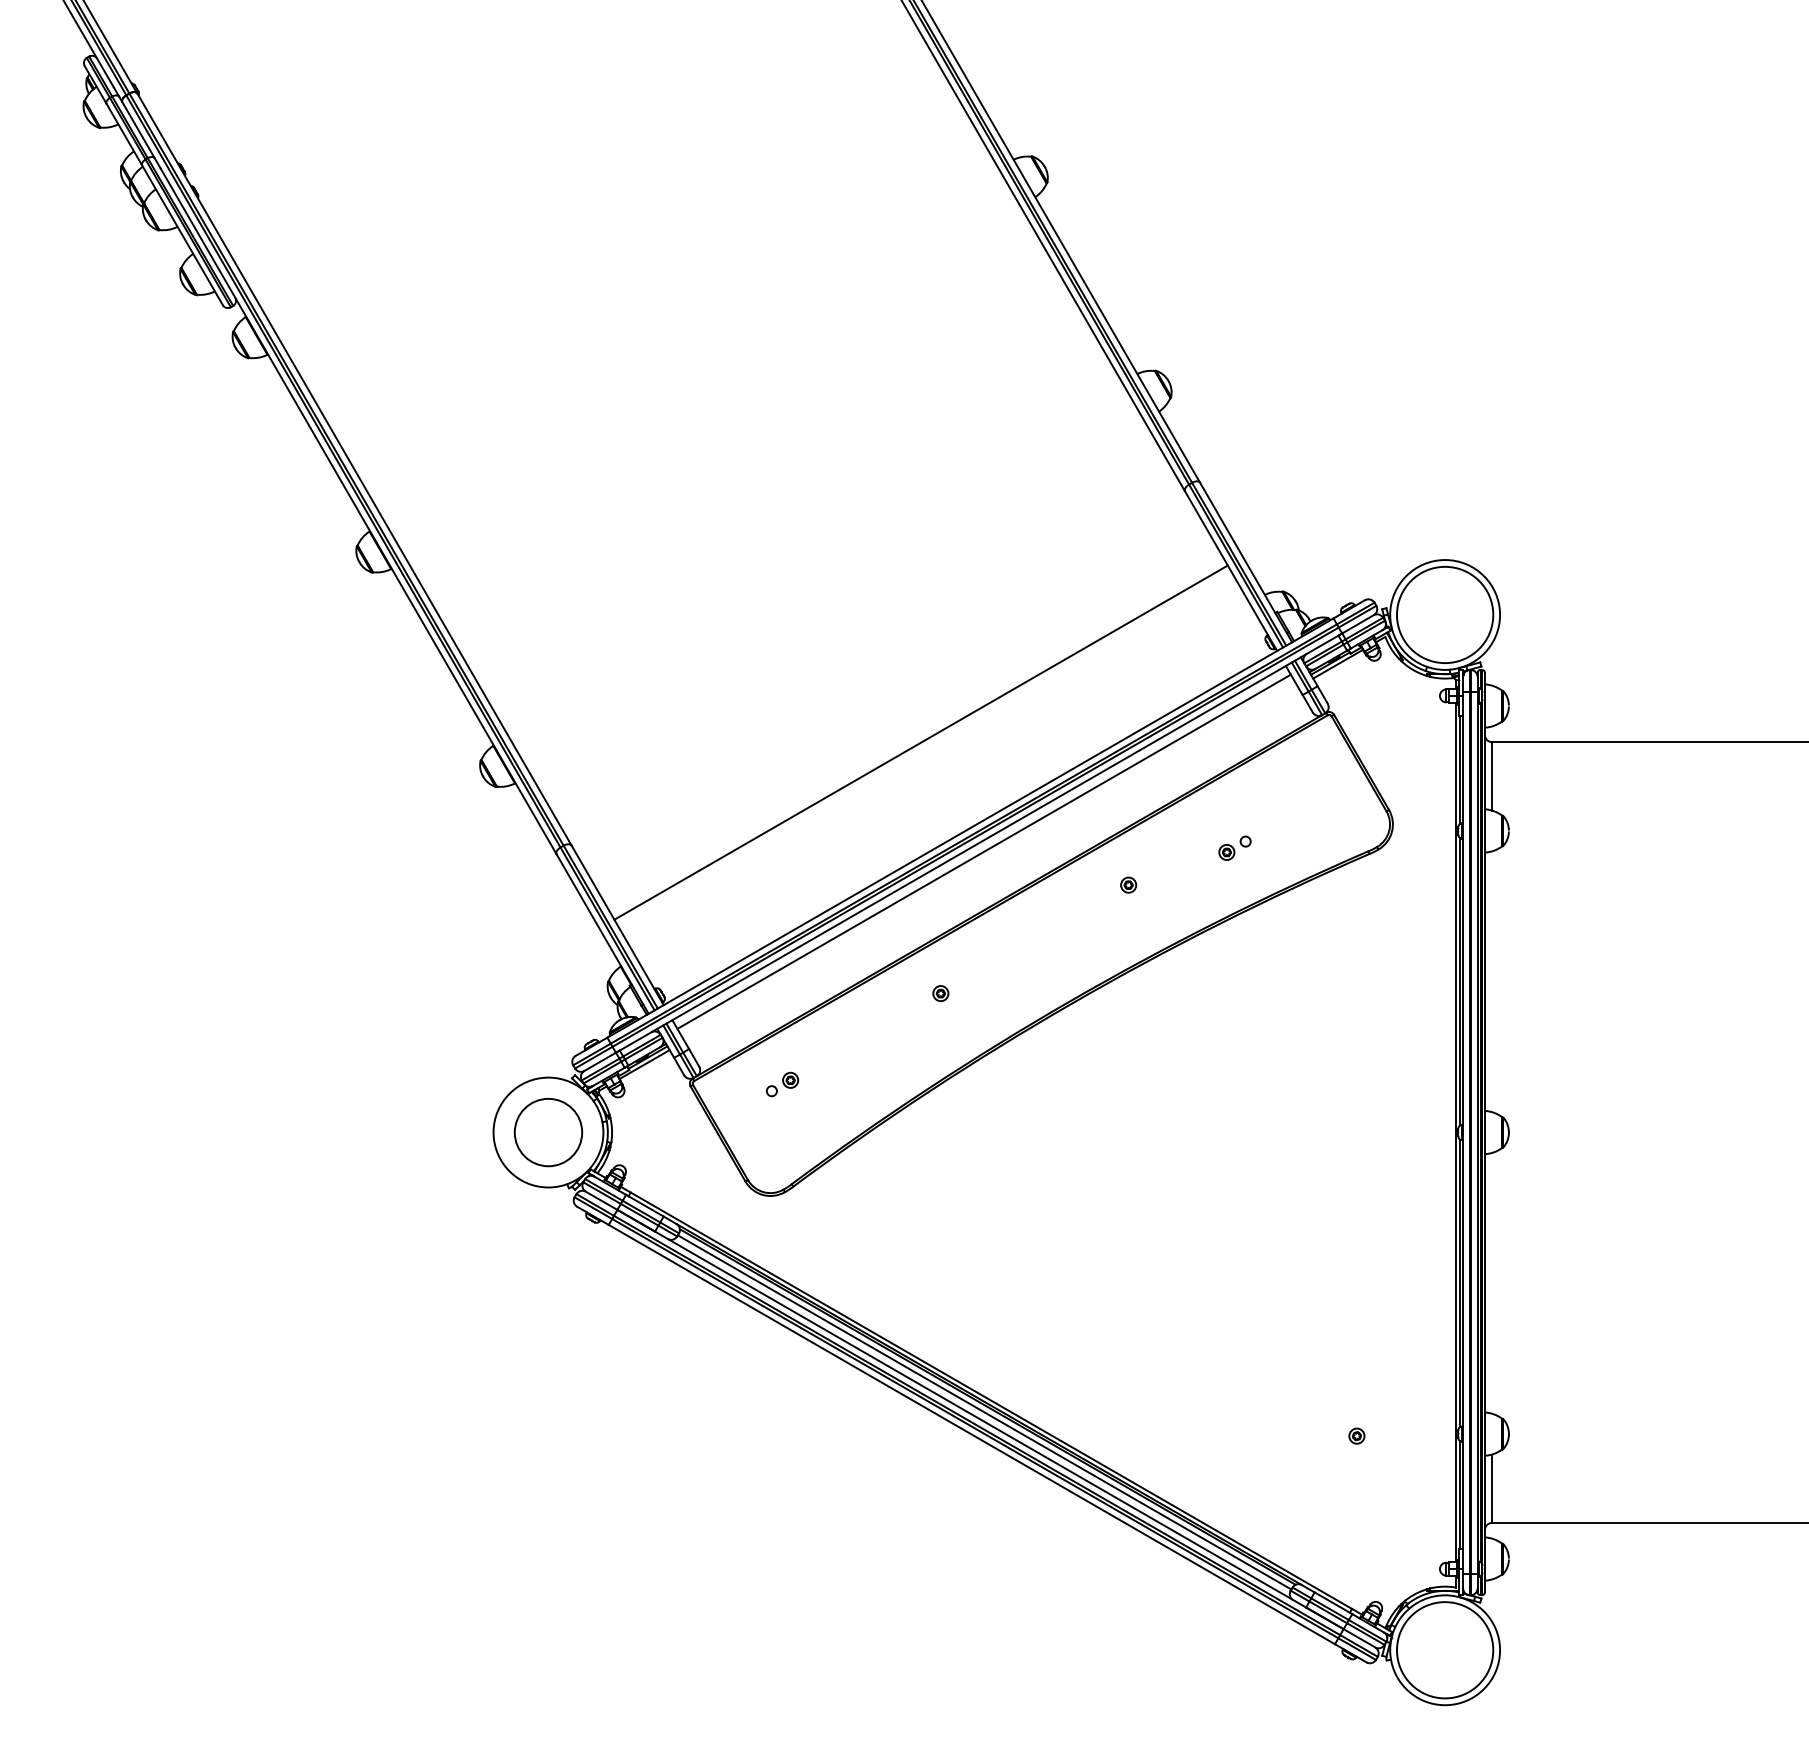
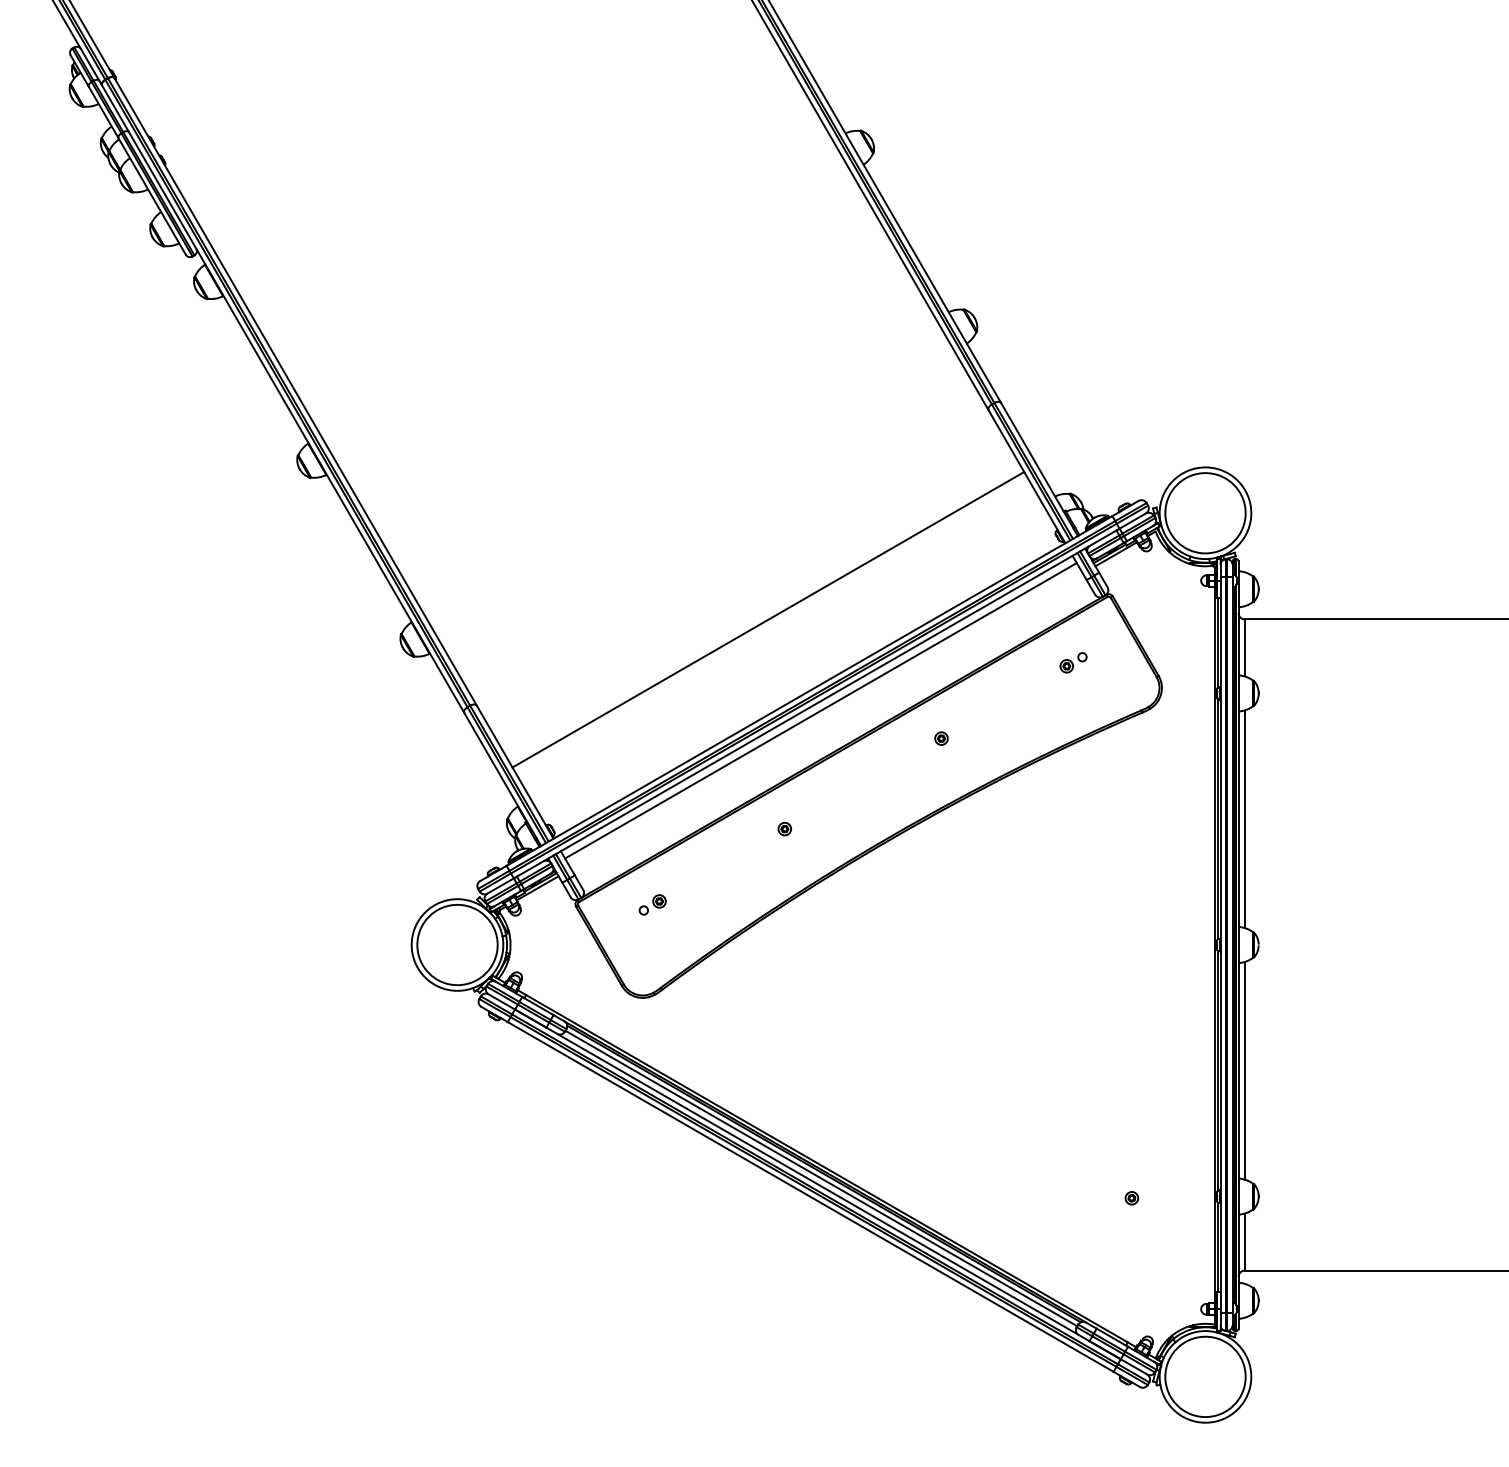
part: (1234, 847) -> (1073, 662), moved
line: (1492, 981) -> (1245, 819), added
circle: (548, 1132) -> (457, 944), size x1.43
line: (1492, 1283) -> (1245, 1070), added

